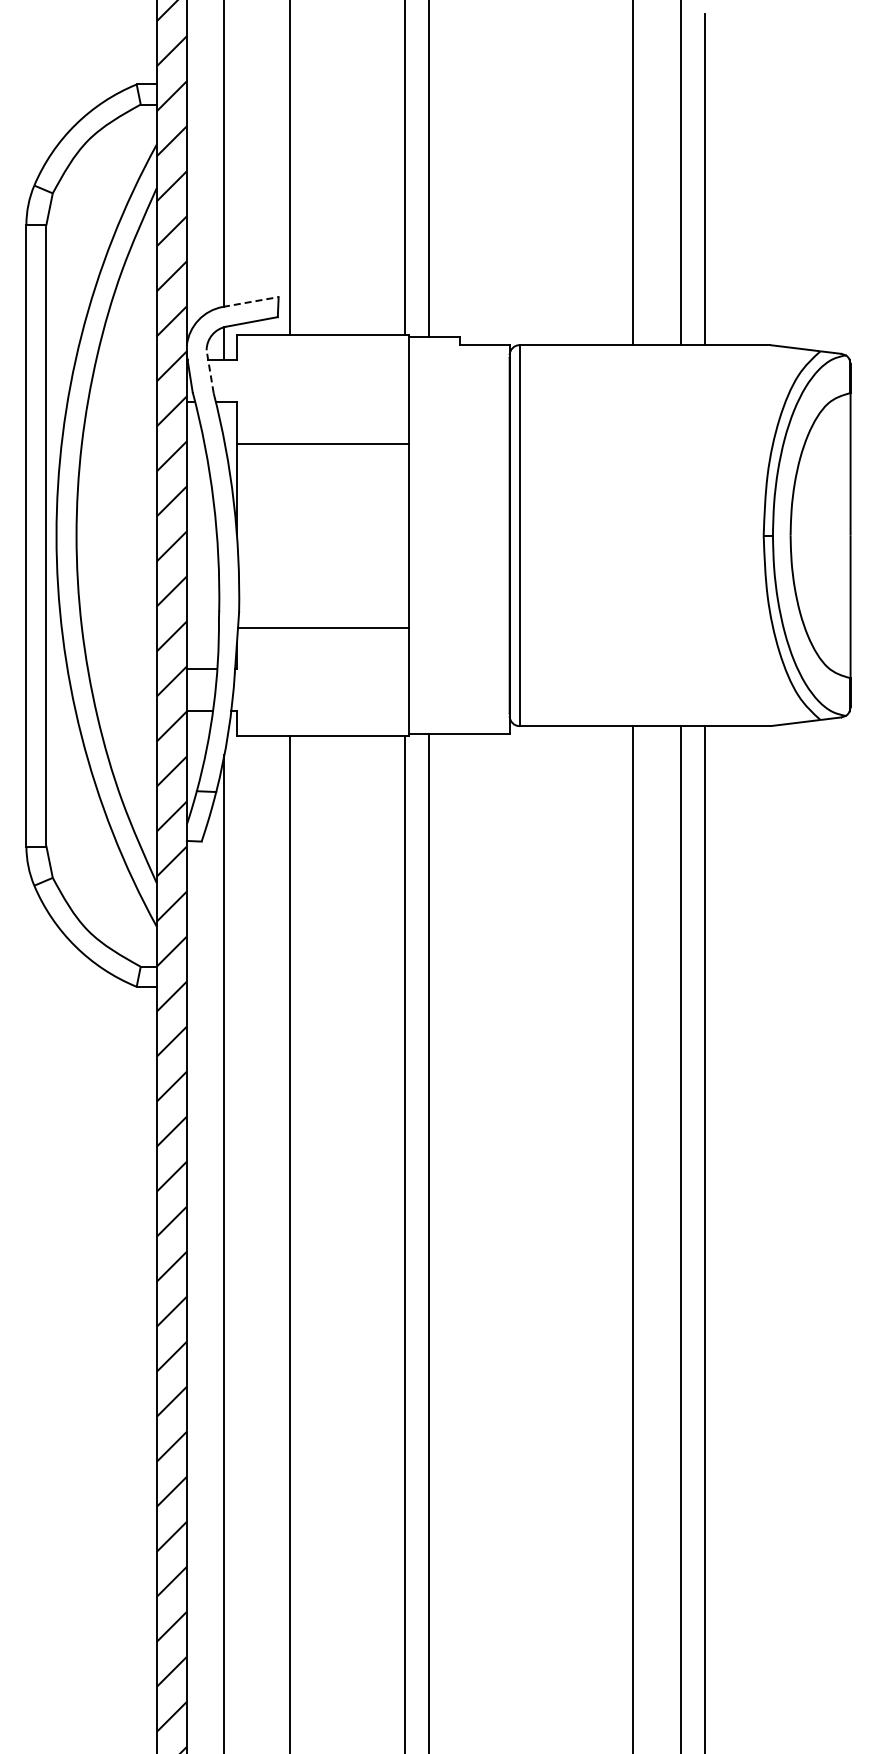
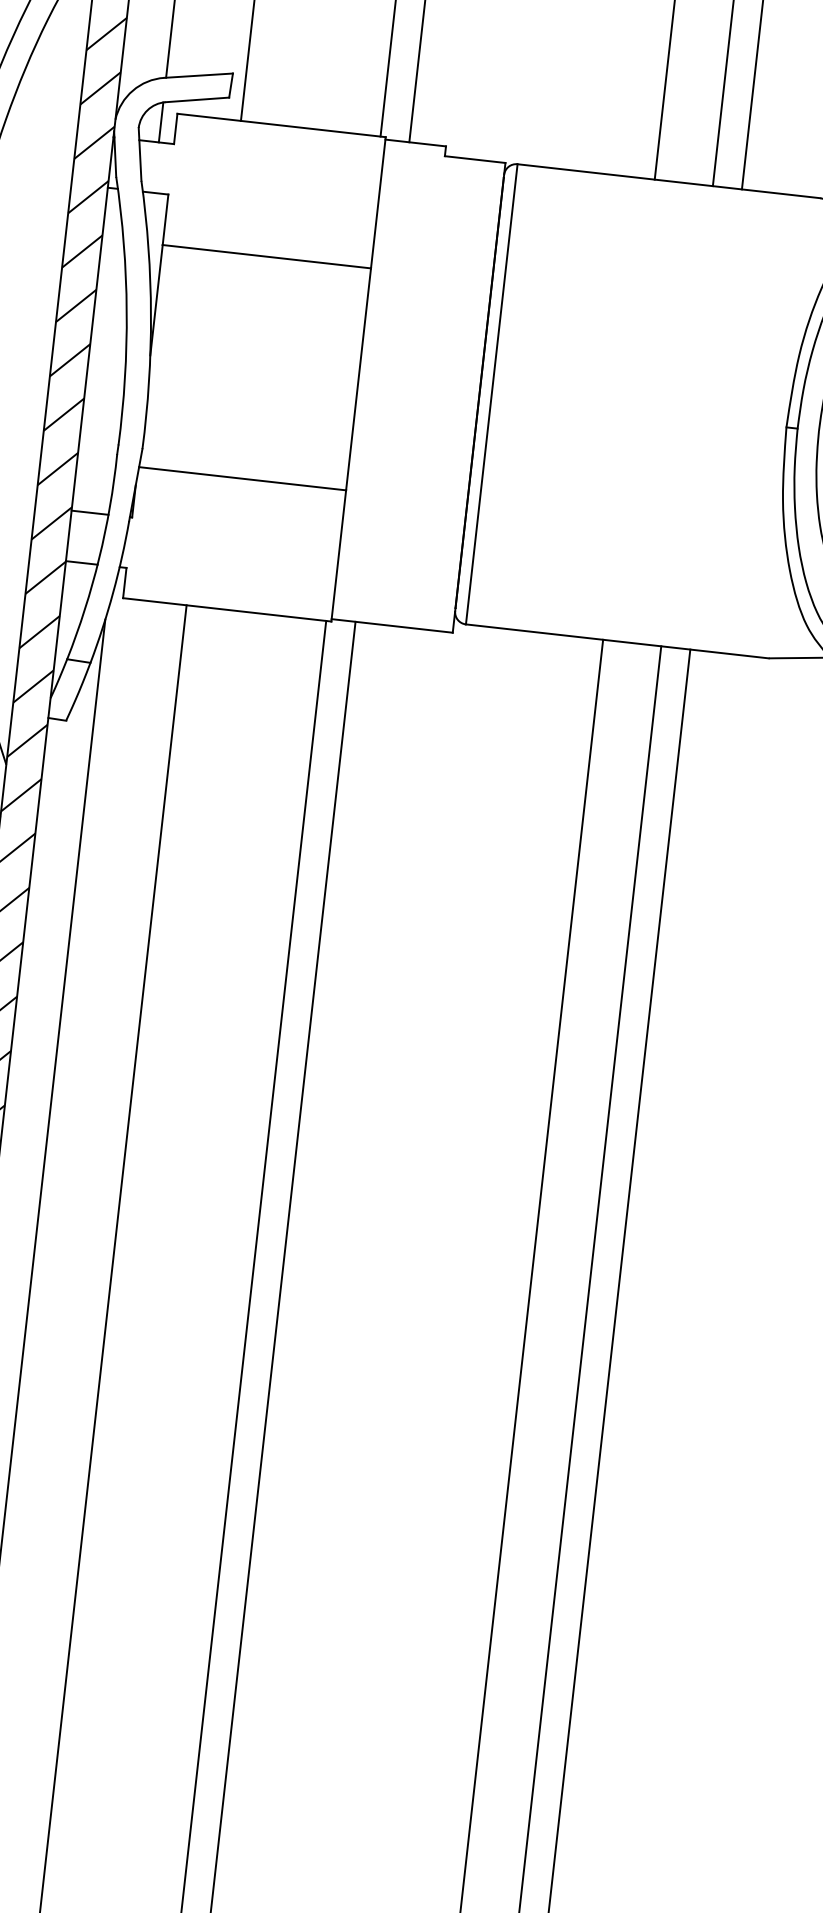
line: (251, 301) -> (199, 75), dashed -> solid
line: (210, 371) -> (140, 154), dashed -> solid

